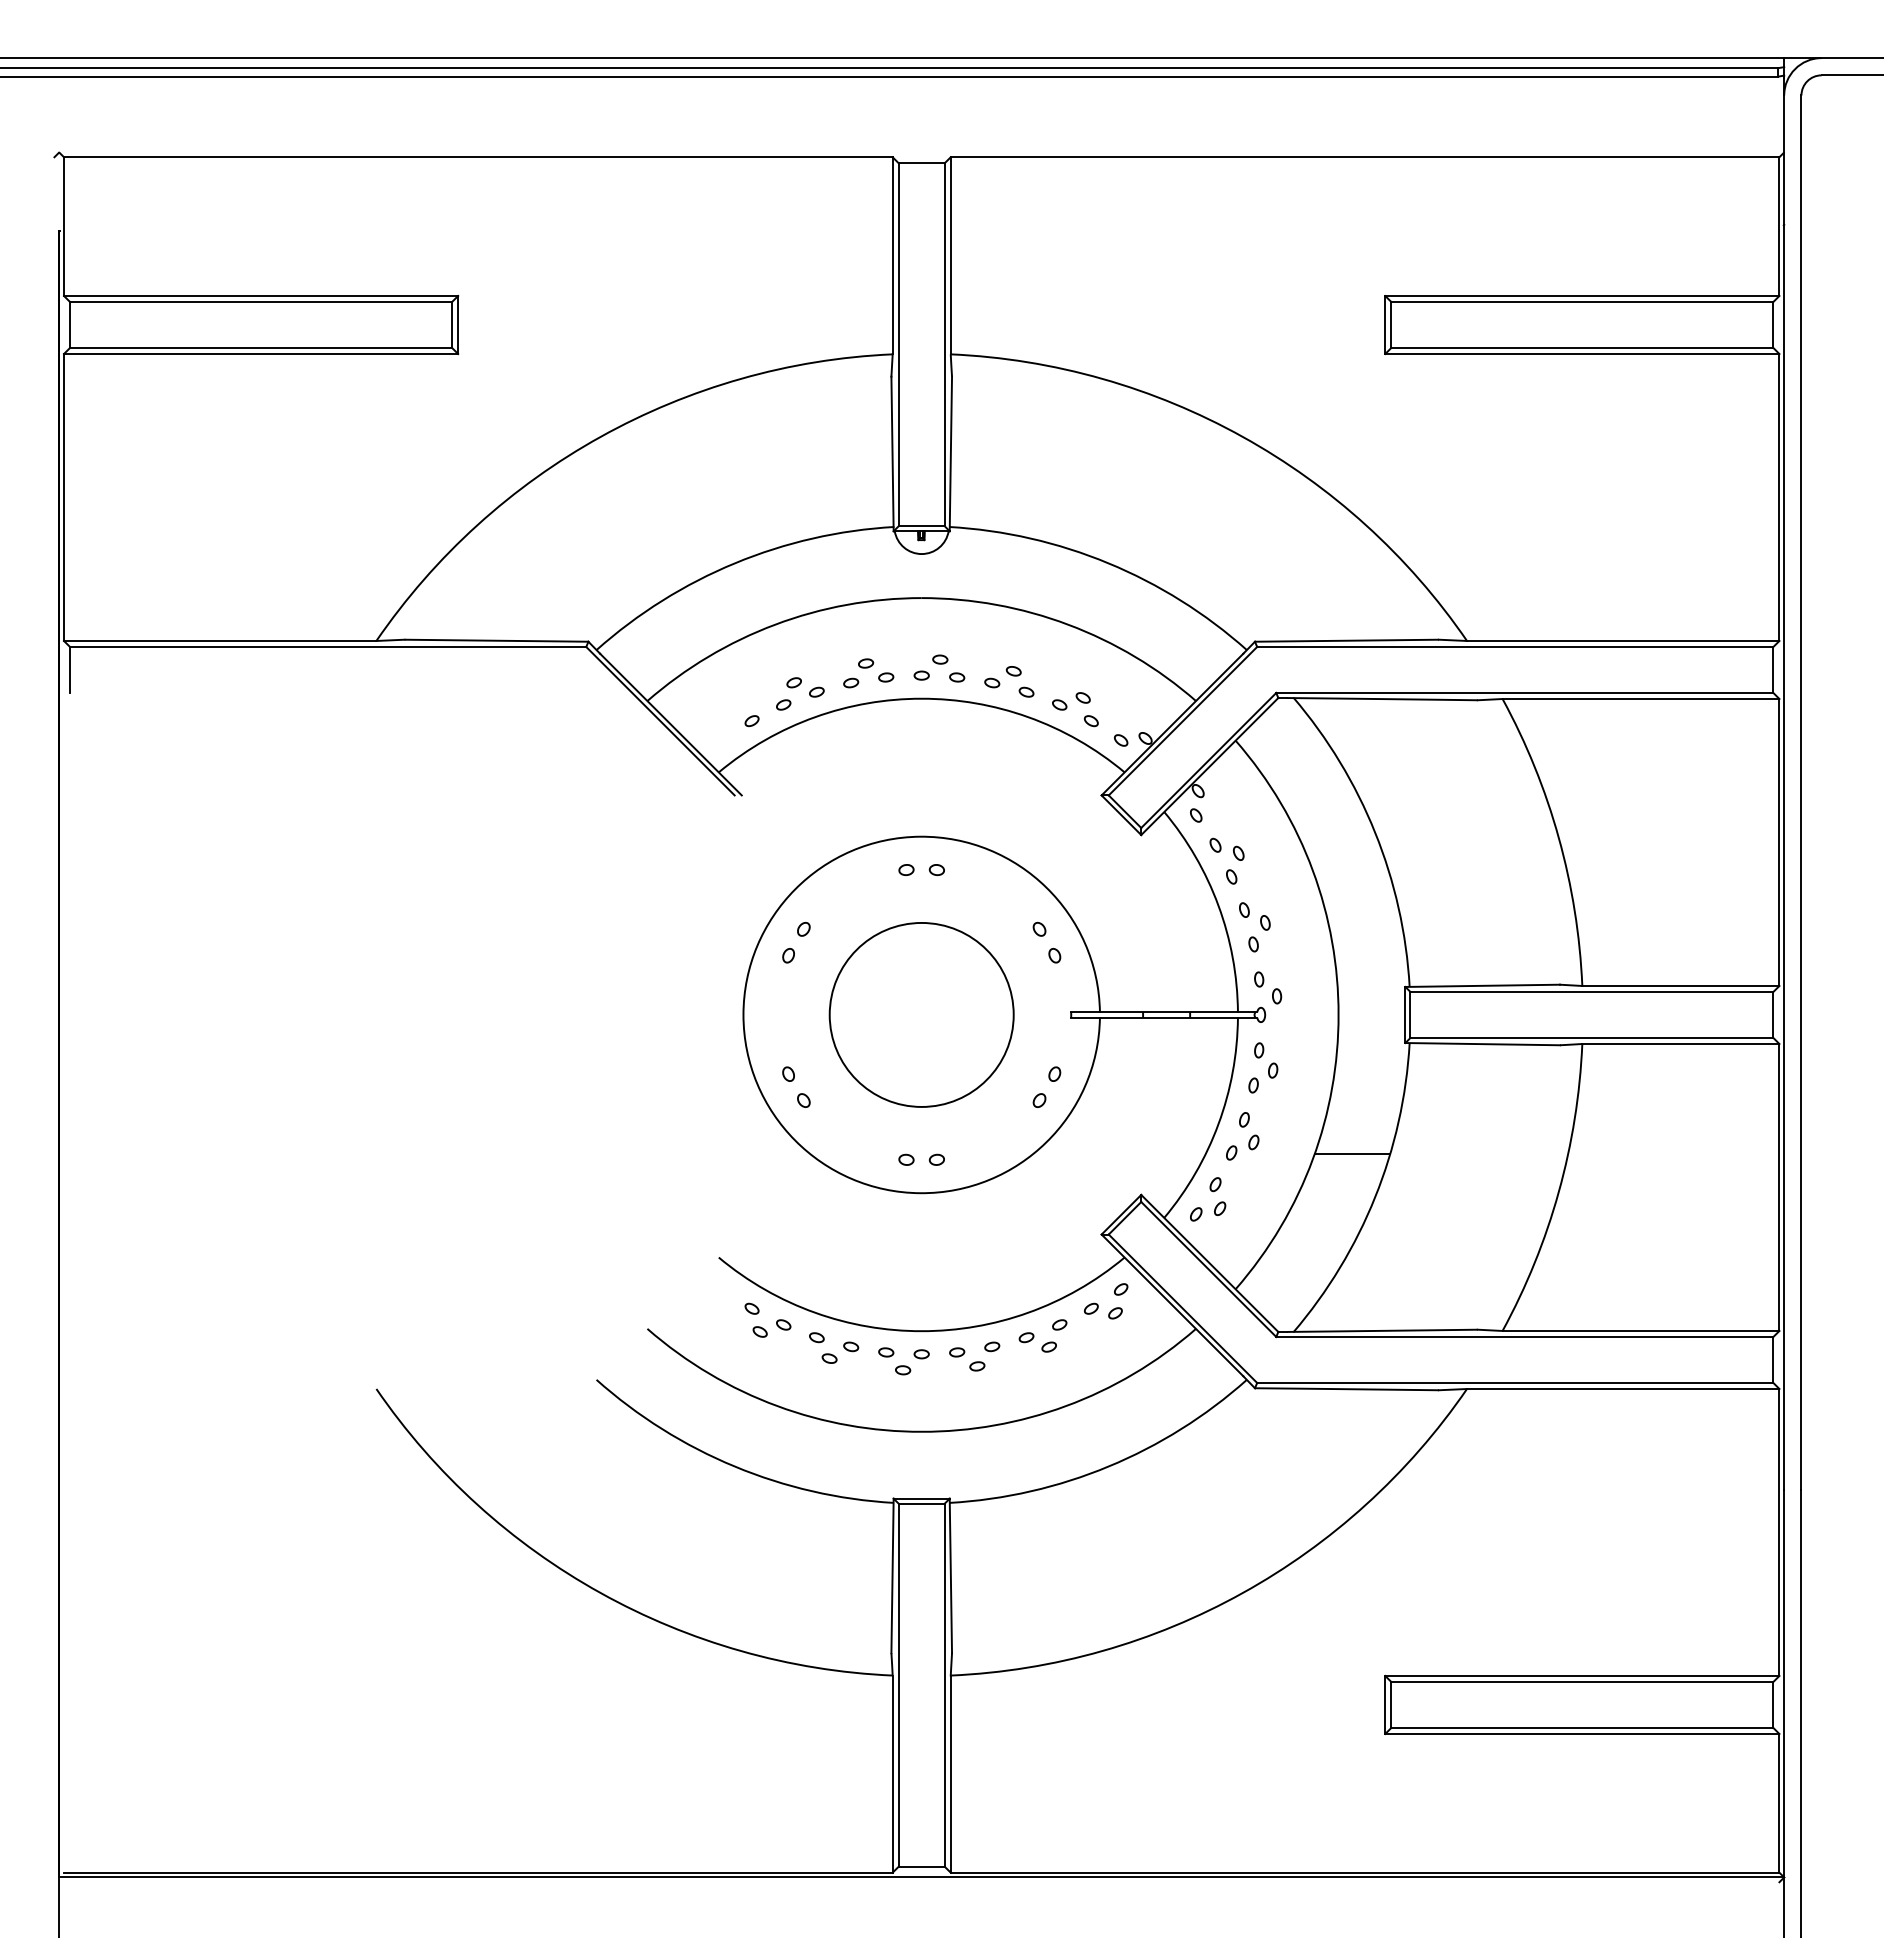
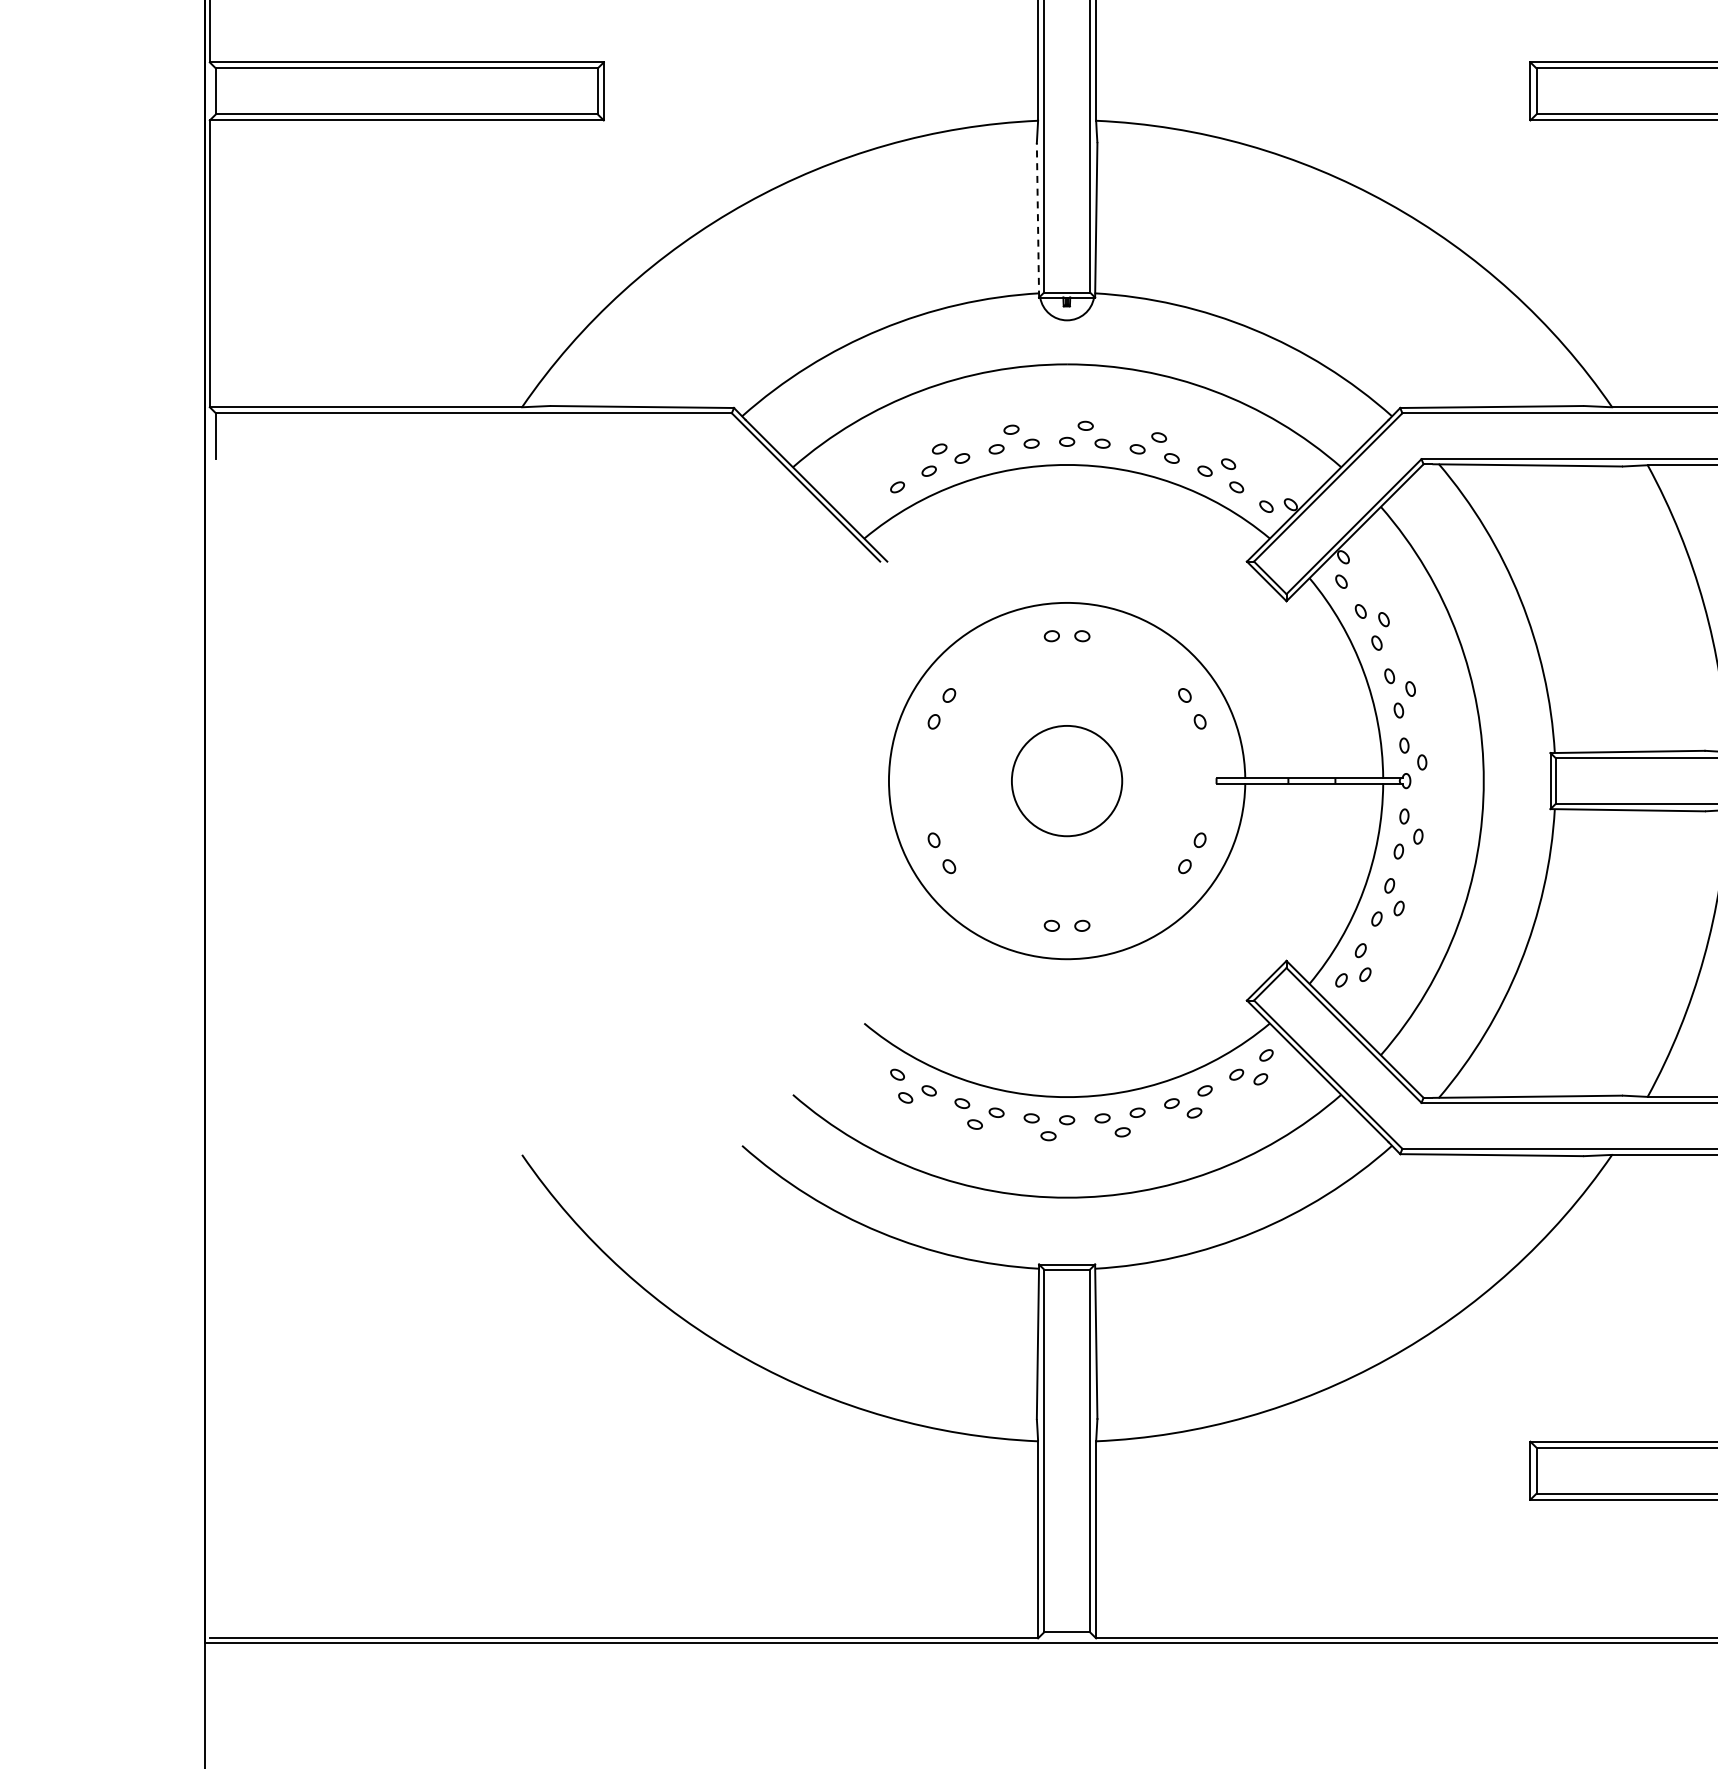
line: (892, 453) -> (1037, 219), solid -> dashed
circle: (921, 1014) -> (1066, 780), size x0.6
line: (1352, 1153) -> (1497, 919), removed

